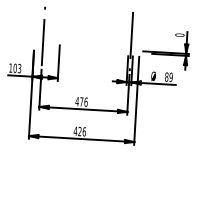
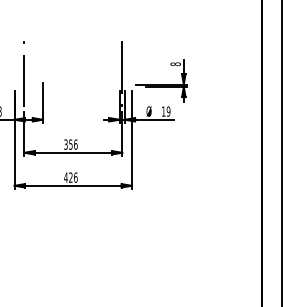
text: (179, 35) -> (175, 64), 0 -> 8
text: (166, 77) -> (163, 111), 89 -> 19
text: (79, 101) -> (68, 144), 476 -> 356

